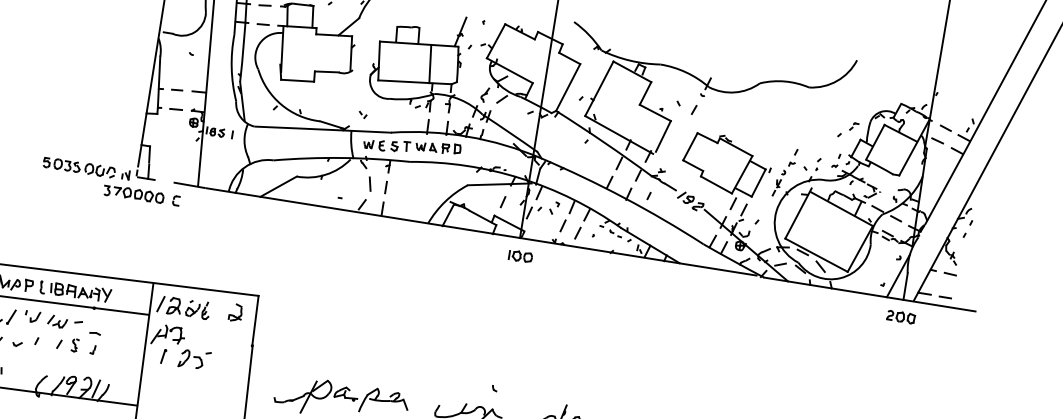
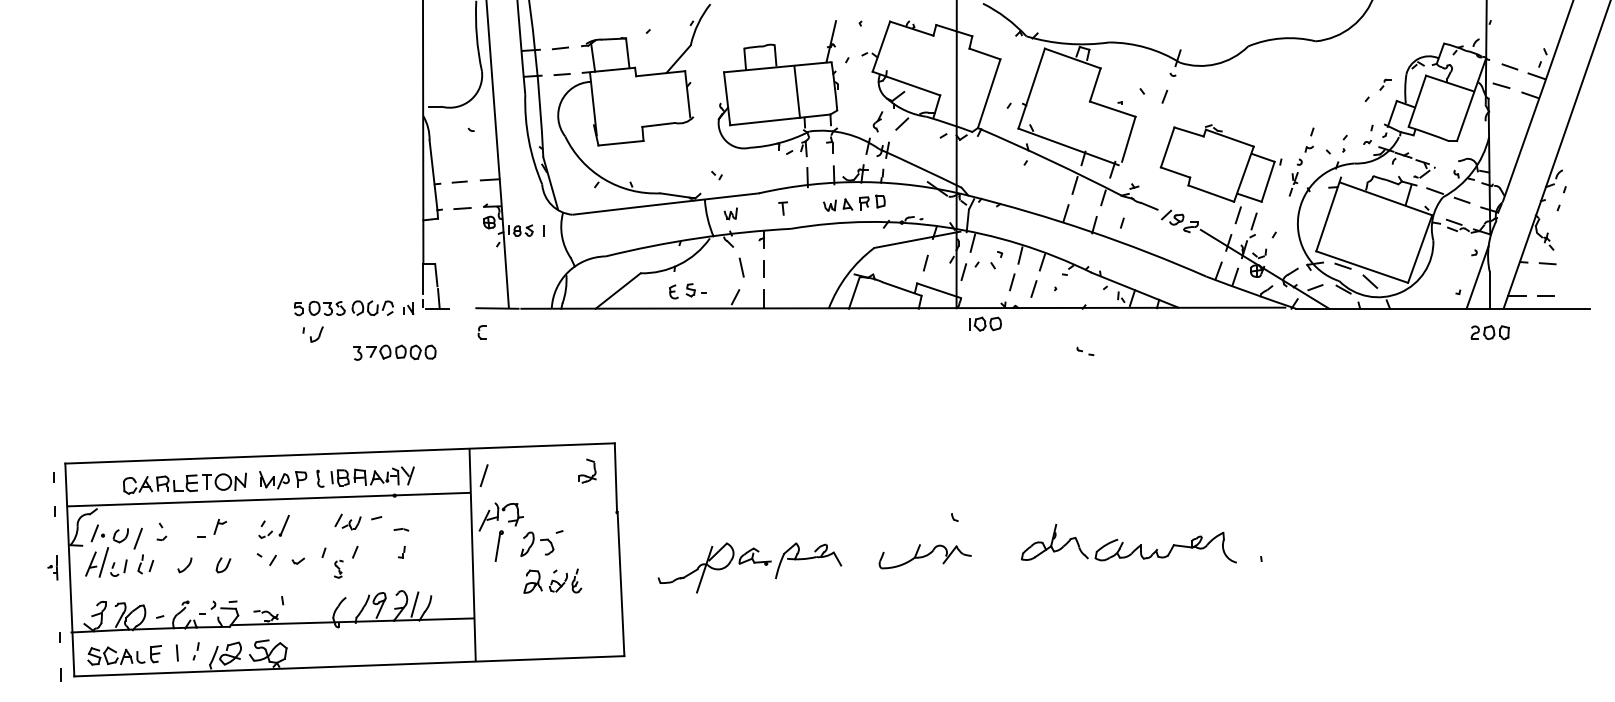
part: (388, 146) -> (682, 291), moved
part: (438, 147) -> (854, 202), moved
part: (133, 194) -> (394, 352), moved
part: (615, 233) -> (1085, 350), moved
part: (520, 256) -> (985, 323), moved
part: (188, 307) -> (552, 580), moved
part: (32, 316) -> (312, 334), moved
part: (74, 345) -> (338, 569), moved
part: (163, 356) -> (499, 545), size x1.6

